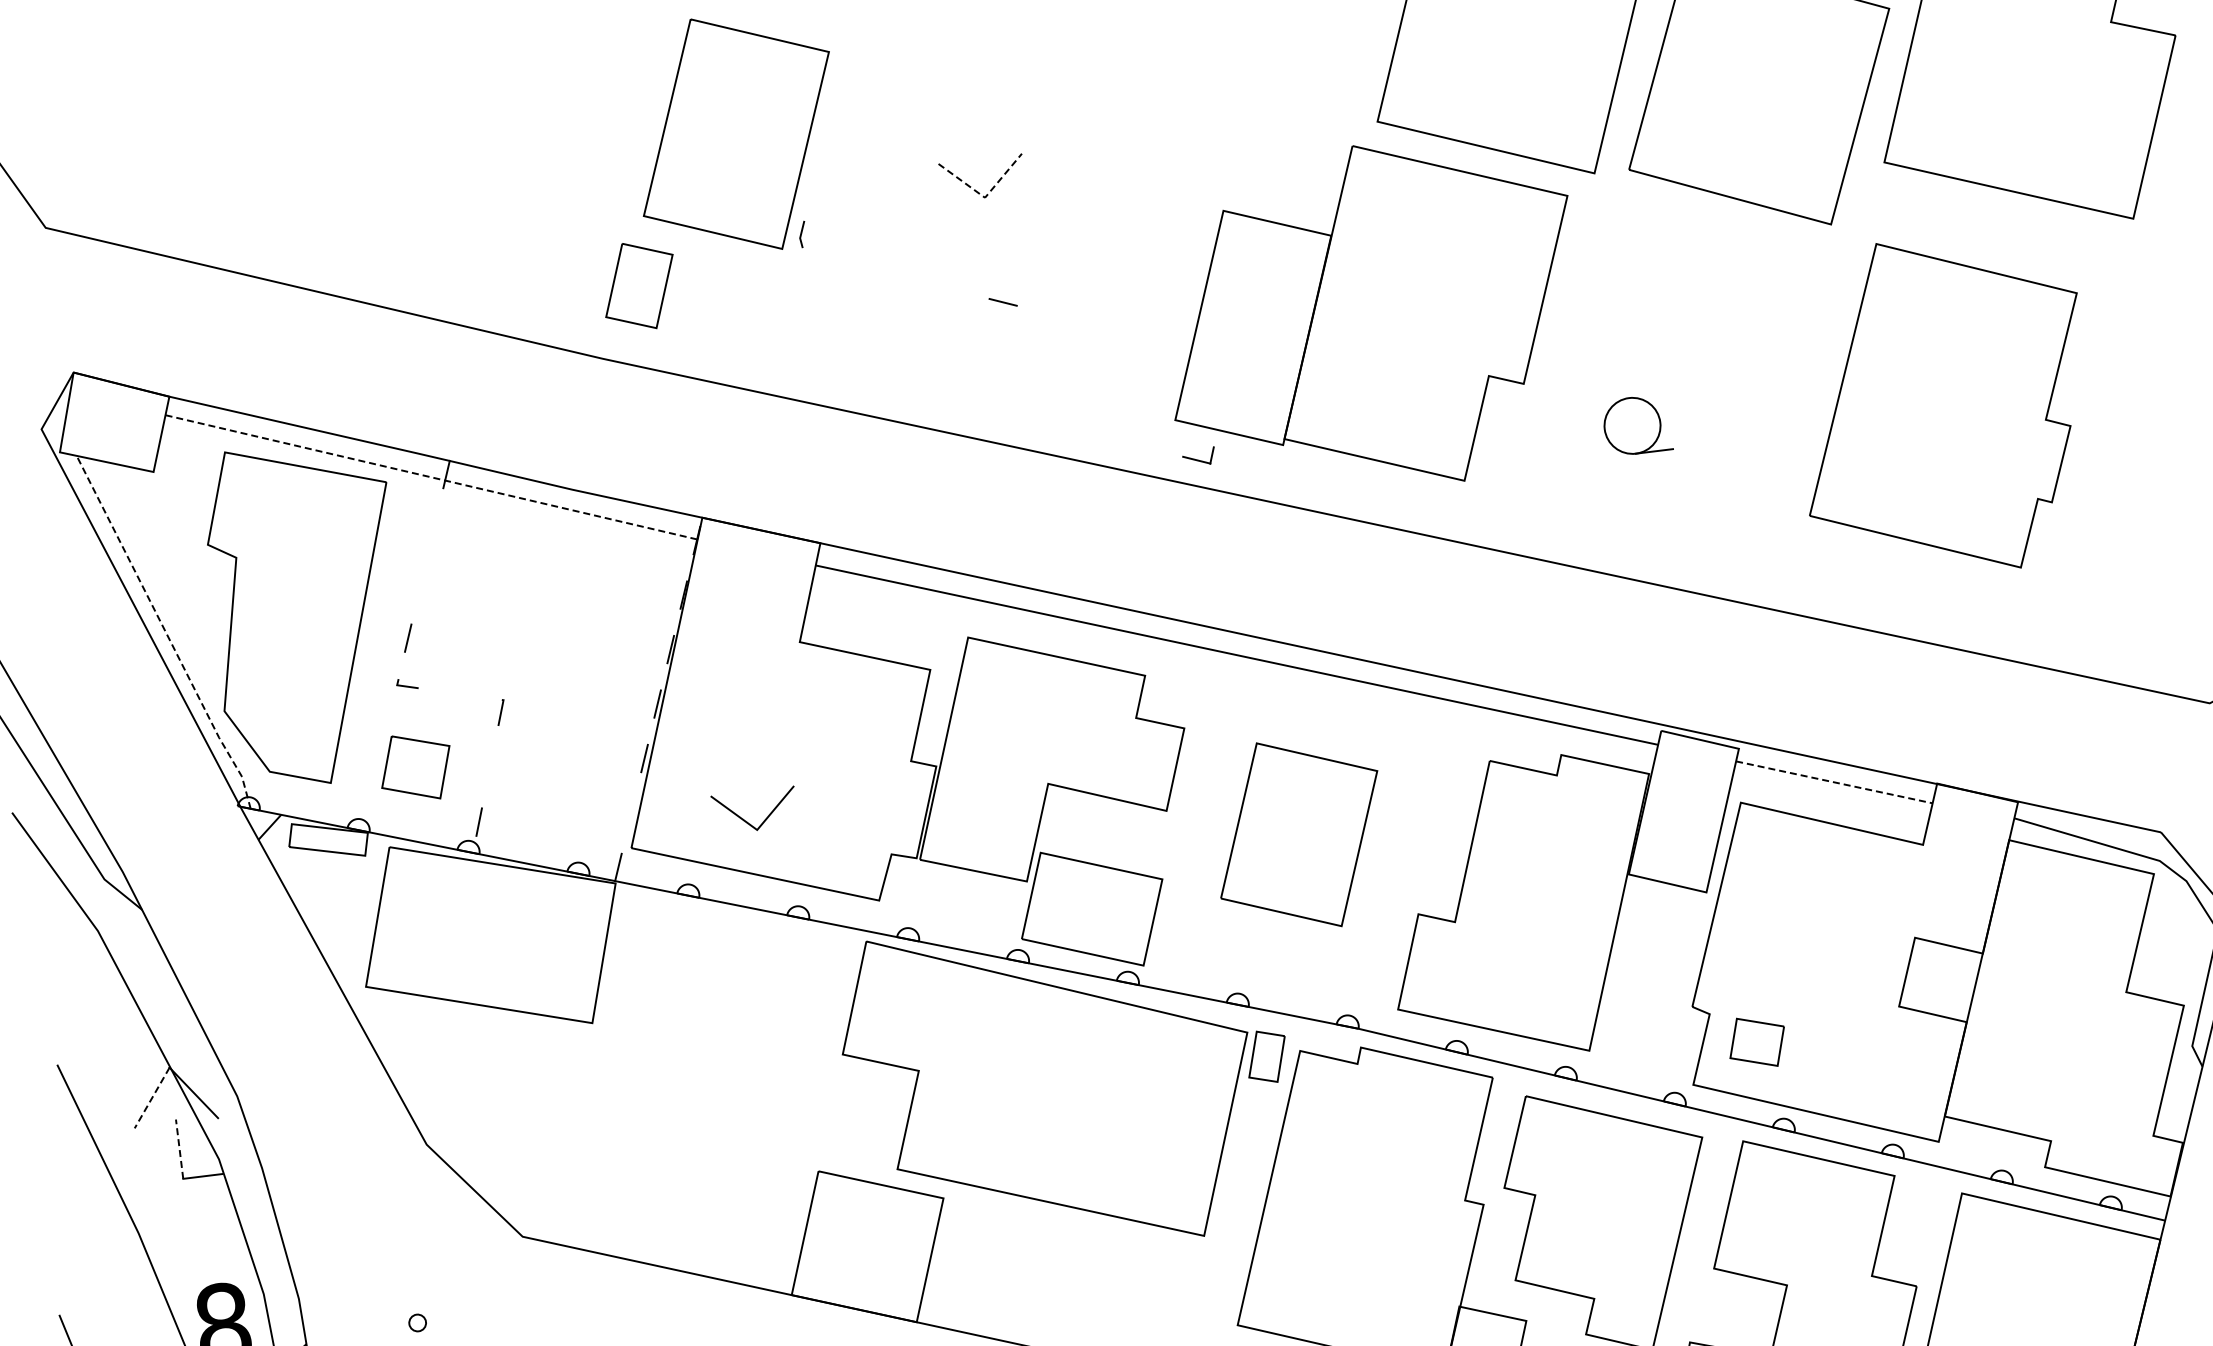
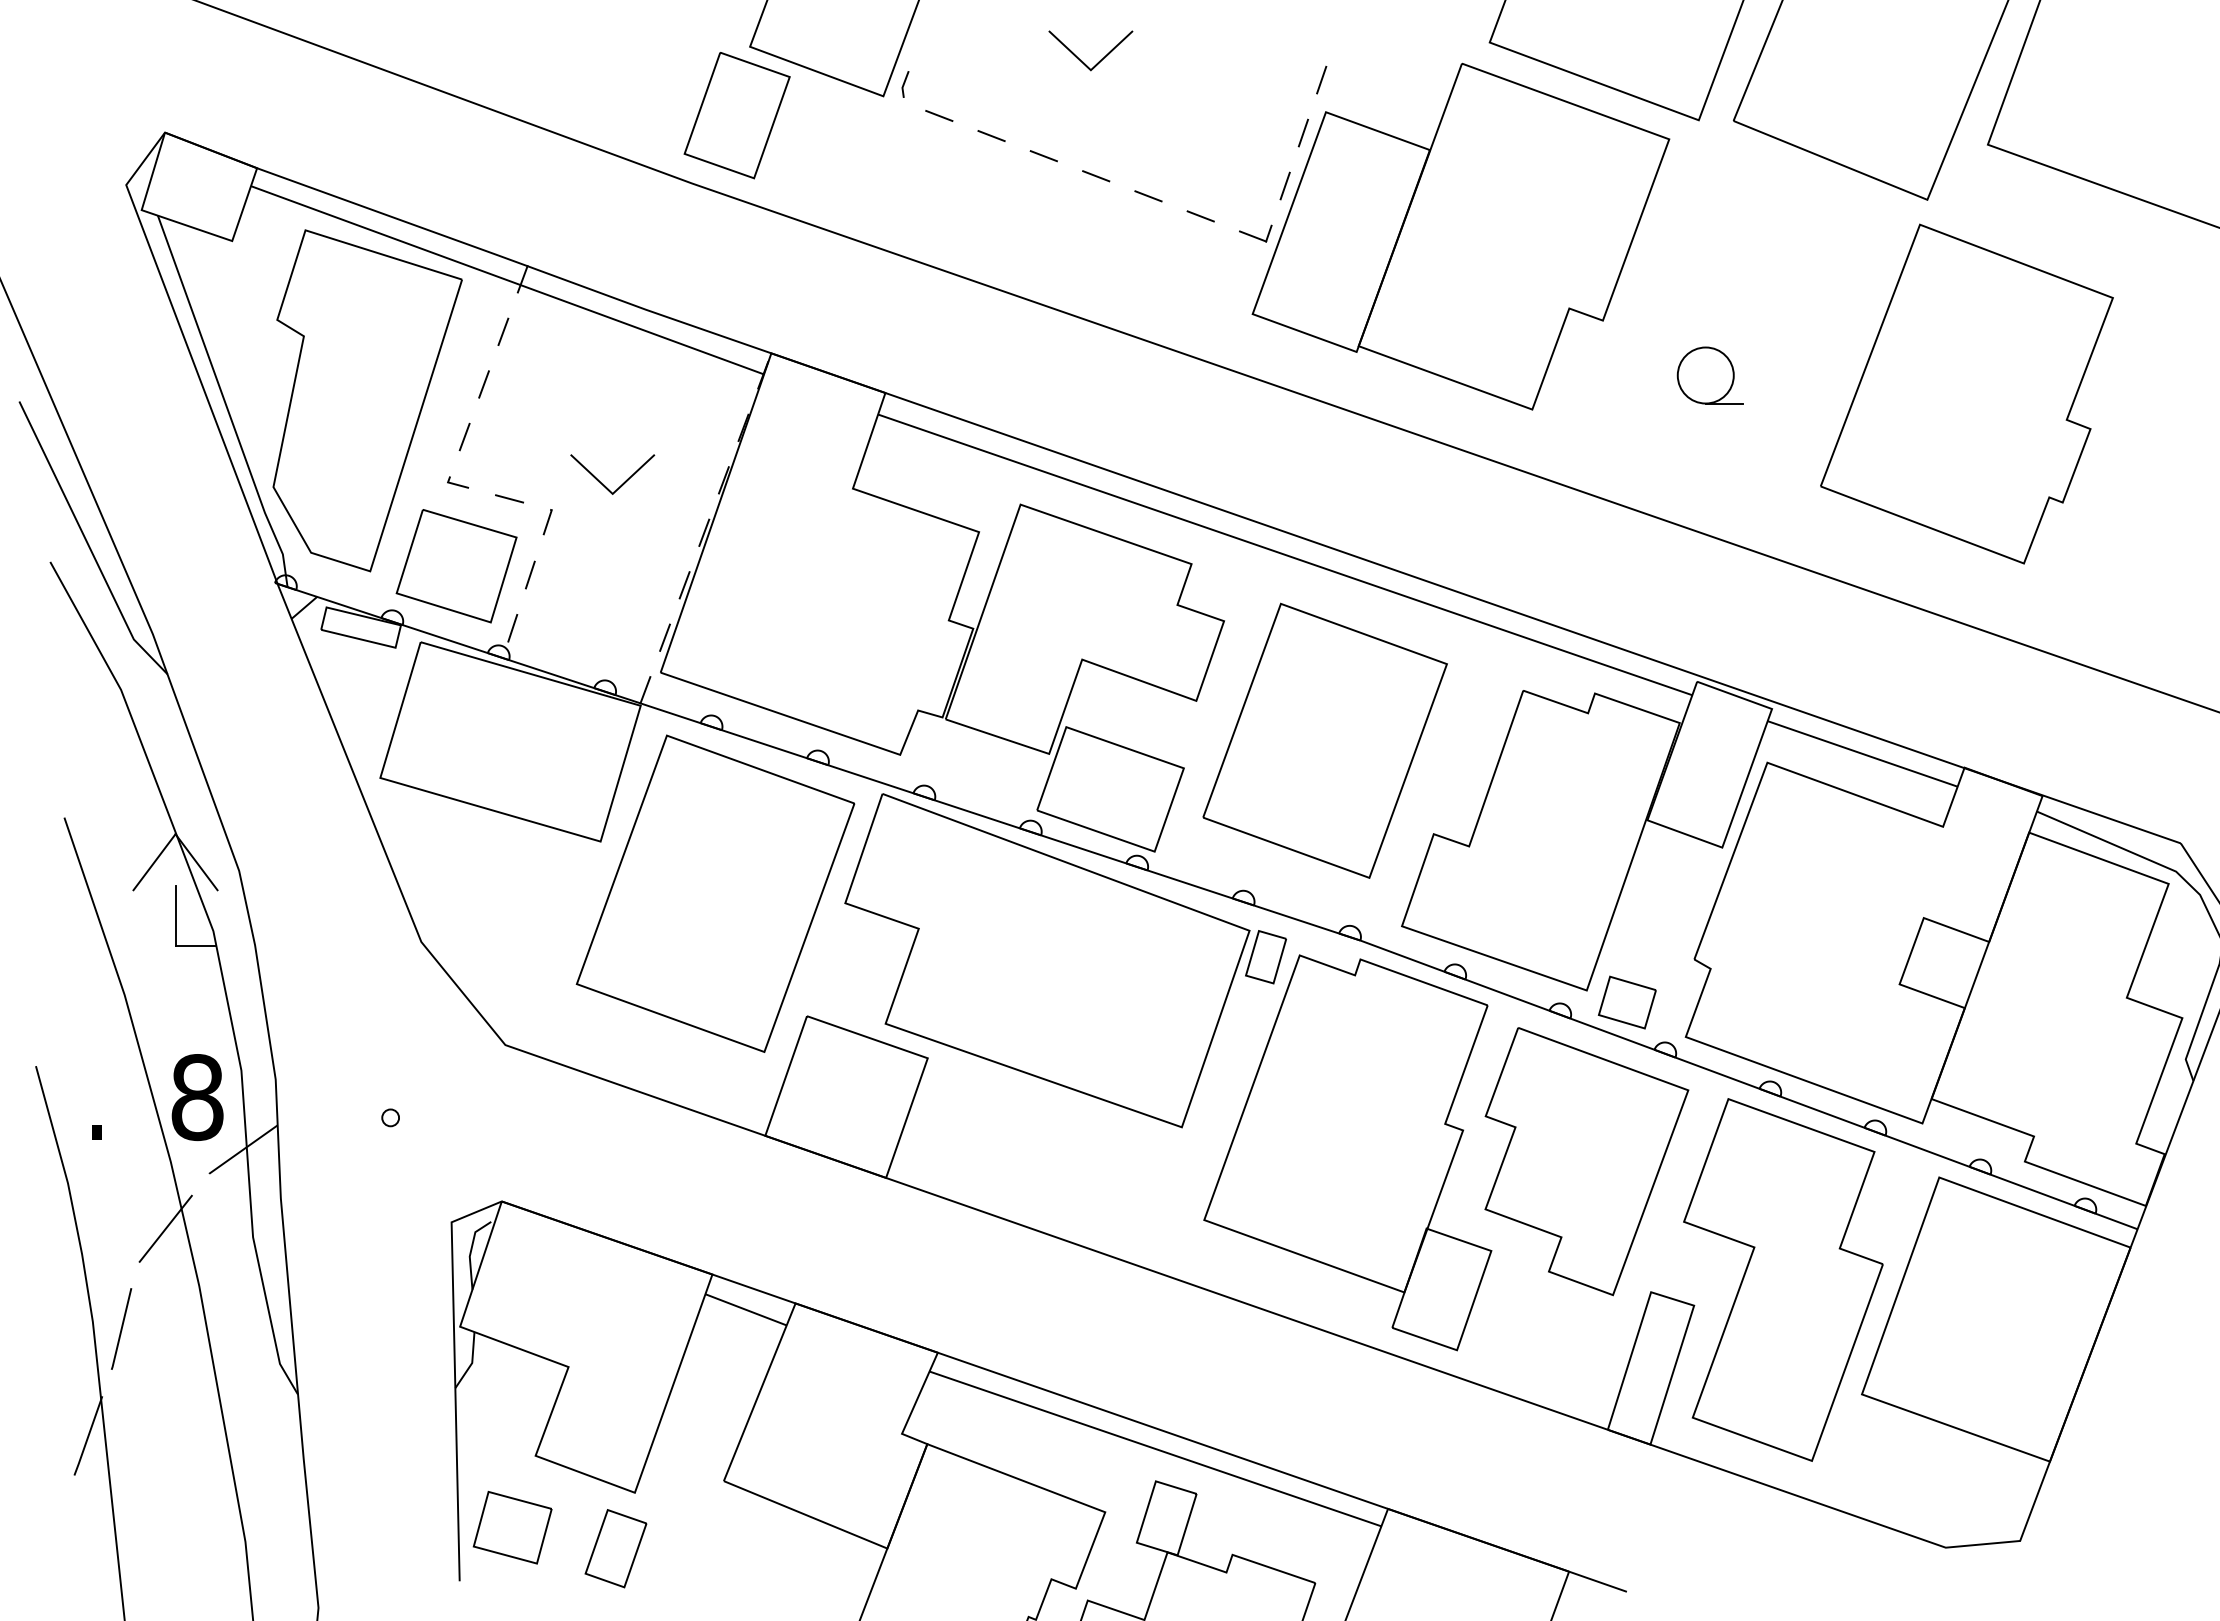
line: (1215, 178) -> (1321, 79), added
line: (984, 198) -> (1090, 70), dashed -> solid
line: (1203, 233) -> (1303, 132), added
line: (840, 261) -> (939, 115), added
line: (894, 275) -> (991, 136), added
part: (638, 285) -> (736, 115), size x1.43
line: (1191, 288) -> (1284, 185), added
line: (948, 289) -> (1043, 156), added
line: (1057, 316) -> (1148, 196), added
line: (1111, 329) -> (1200, 216), added
part: (1943, 405) -> (1966, 393), moved
part: (1198, 456) -> (1255, 233), moved
line: (432, 477) -> (508, 280), dashed -> solid
line: (433, 528) -> (503, 331), added
line: (420, 583) -> (483, 384), added
line: (166, 633) -> (225, 402), dashed -> solid
line: (460, 693) -> (509, 498), added
line: (489, 766) -> (529, 574), added
part: (415, 767) -> (456, 566), size x1.67
line: (1835, 782) -> (1863, 754), dashed -> solid
line: (630, 812) -> (664, 637), added
line: (747, 821) -> (604, 484), moved
part: (1298, 834) -> (1324, 740), size x1.43
part: (1756, 1042) -> (1626, 1002), moved
part: (712, 1060) -> (715, 893), added
line: (152, 1098) -> (154, 862), dashed -> solid
line: (179, 1149) -> (175, 916), dashed -> solid

